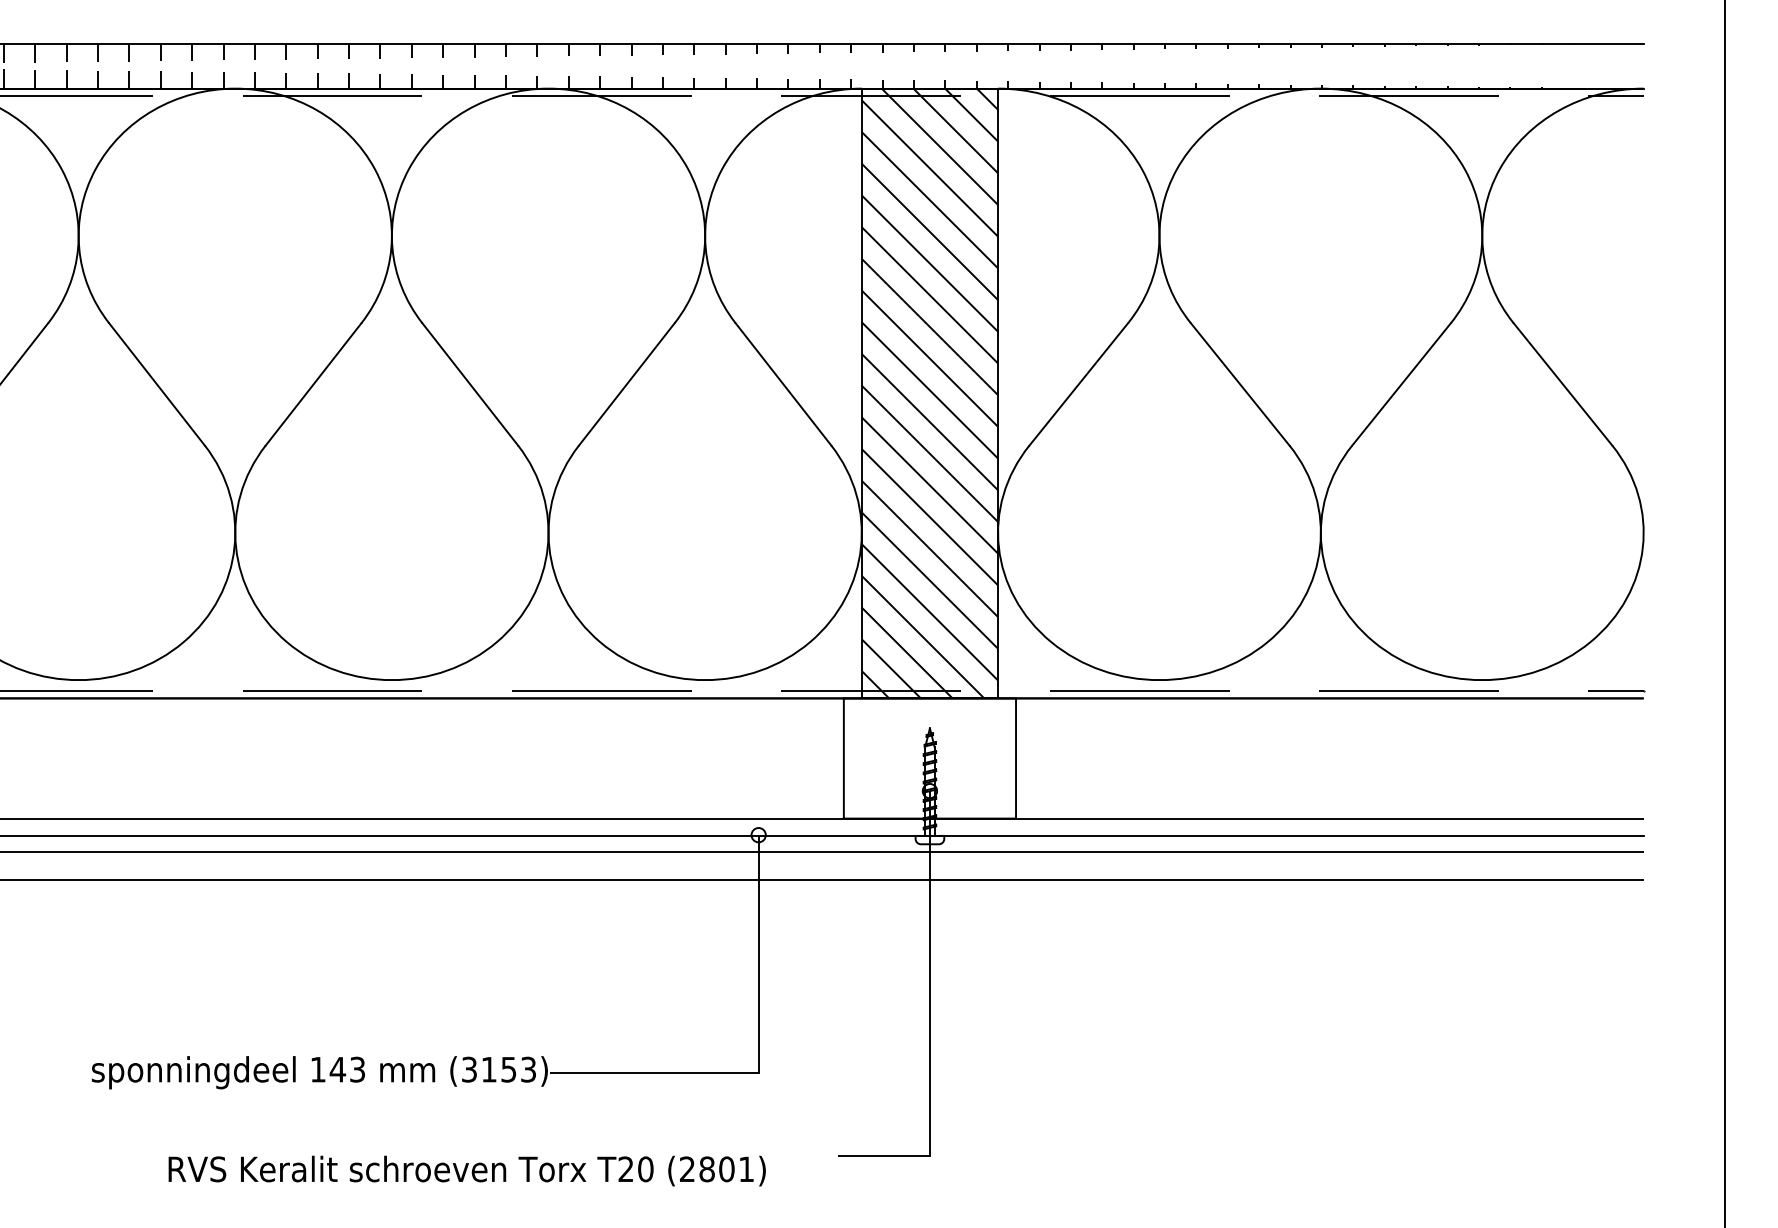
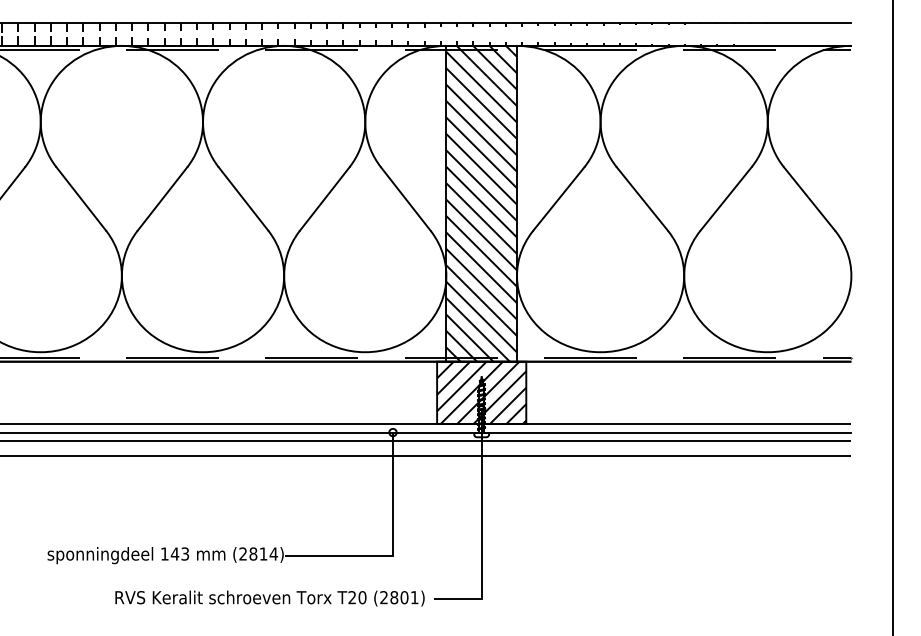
hatch: (929, 757) -> (481, 392), added
text: (499, 1068) -> (258, 553), (3153) -> (2814)
text: (466, 1170) -> (269, 598), moved

